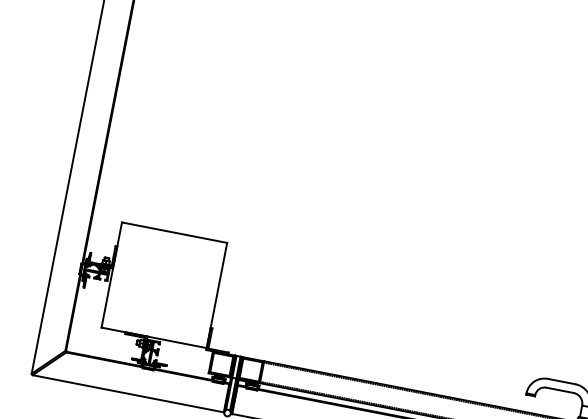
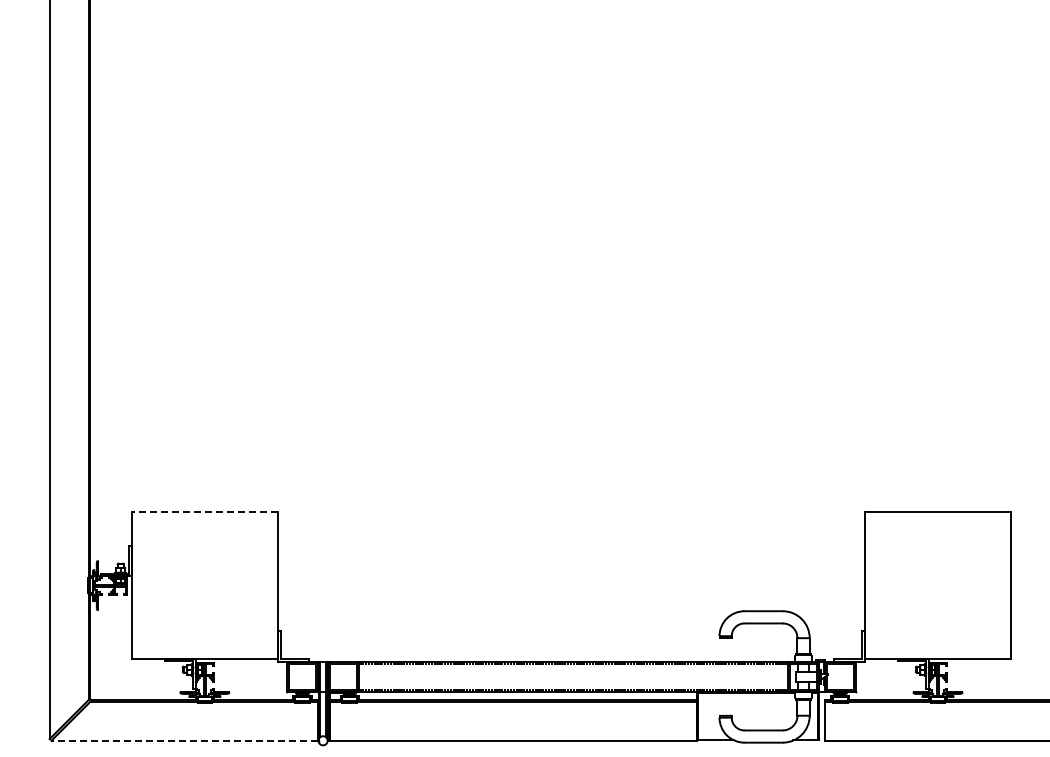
line: (174, 232) -> (204, 512), solid -> dashed
line: (128, 393) -> (184, 740), solid -> dashed

